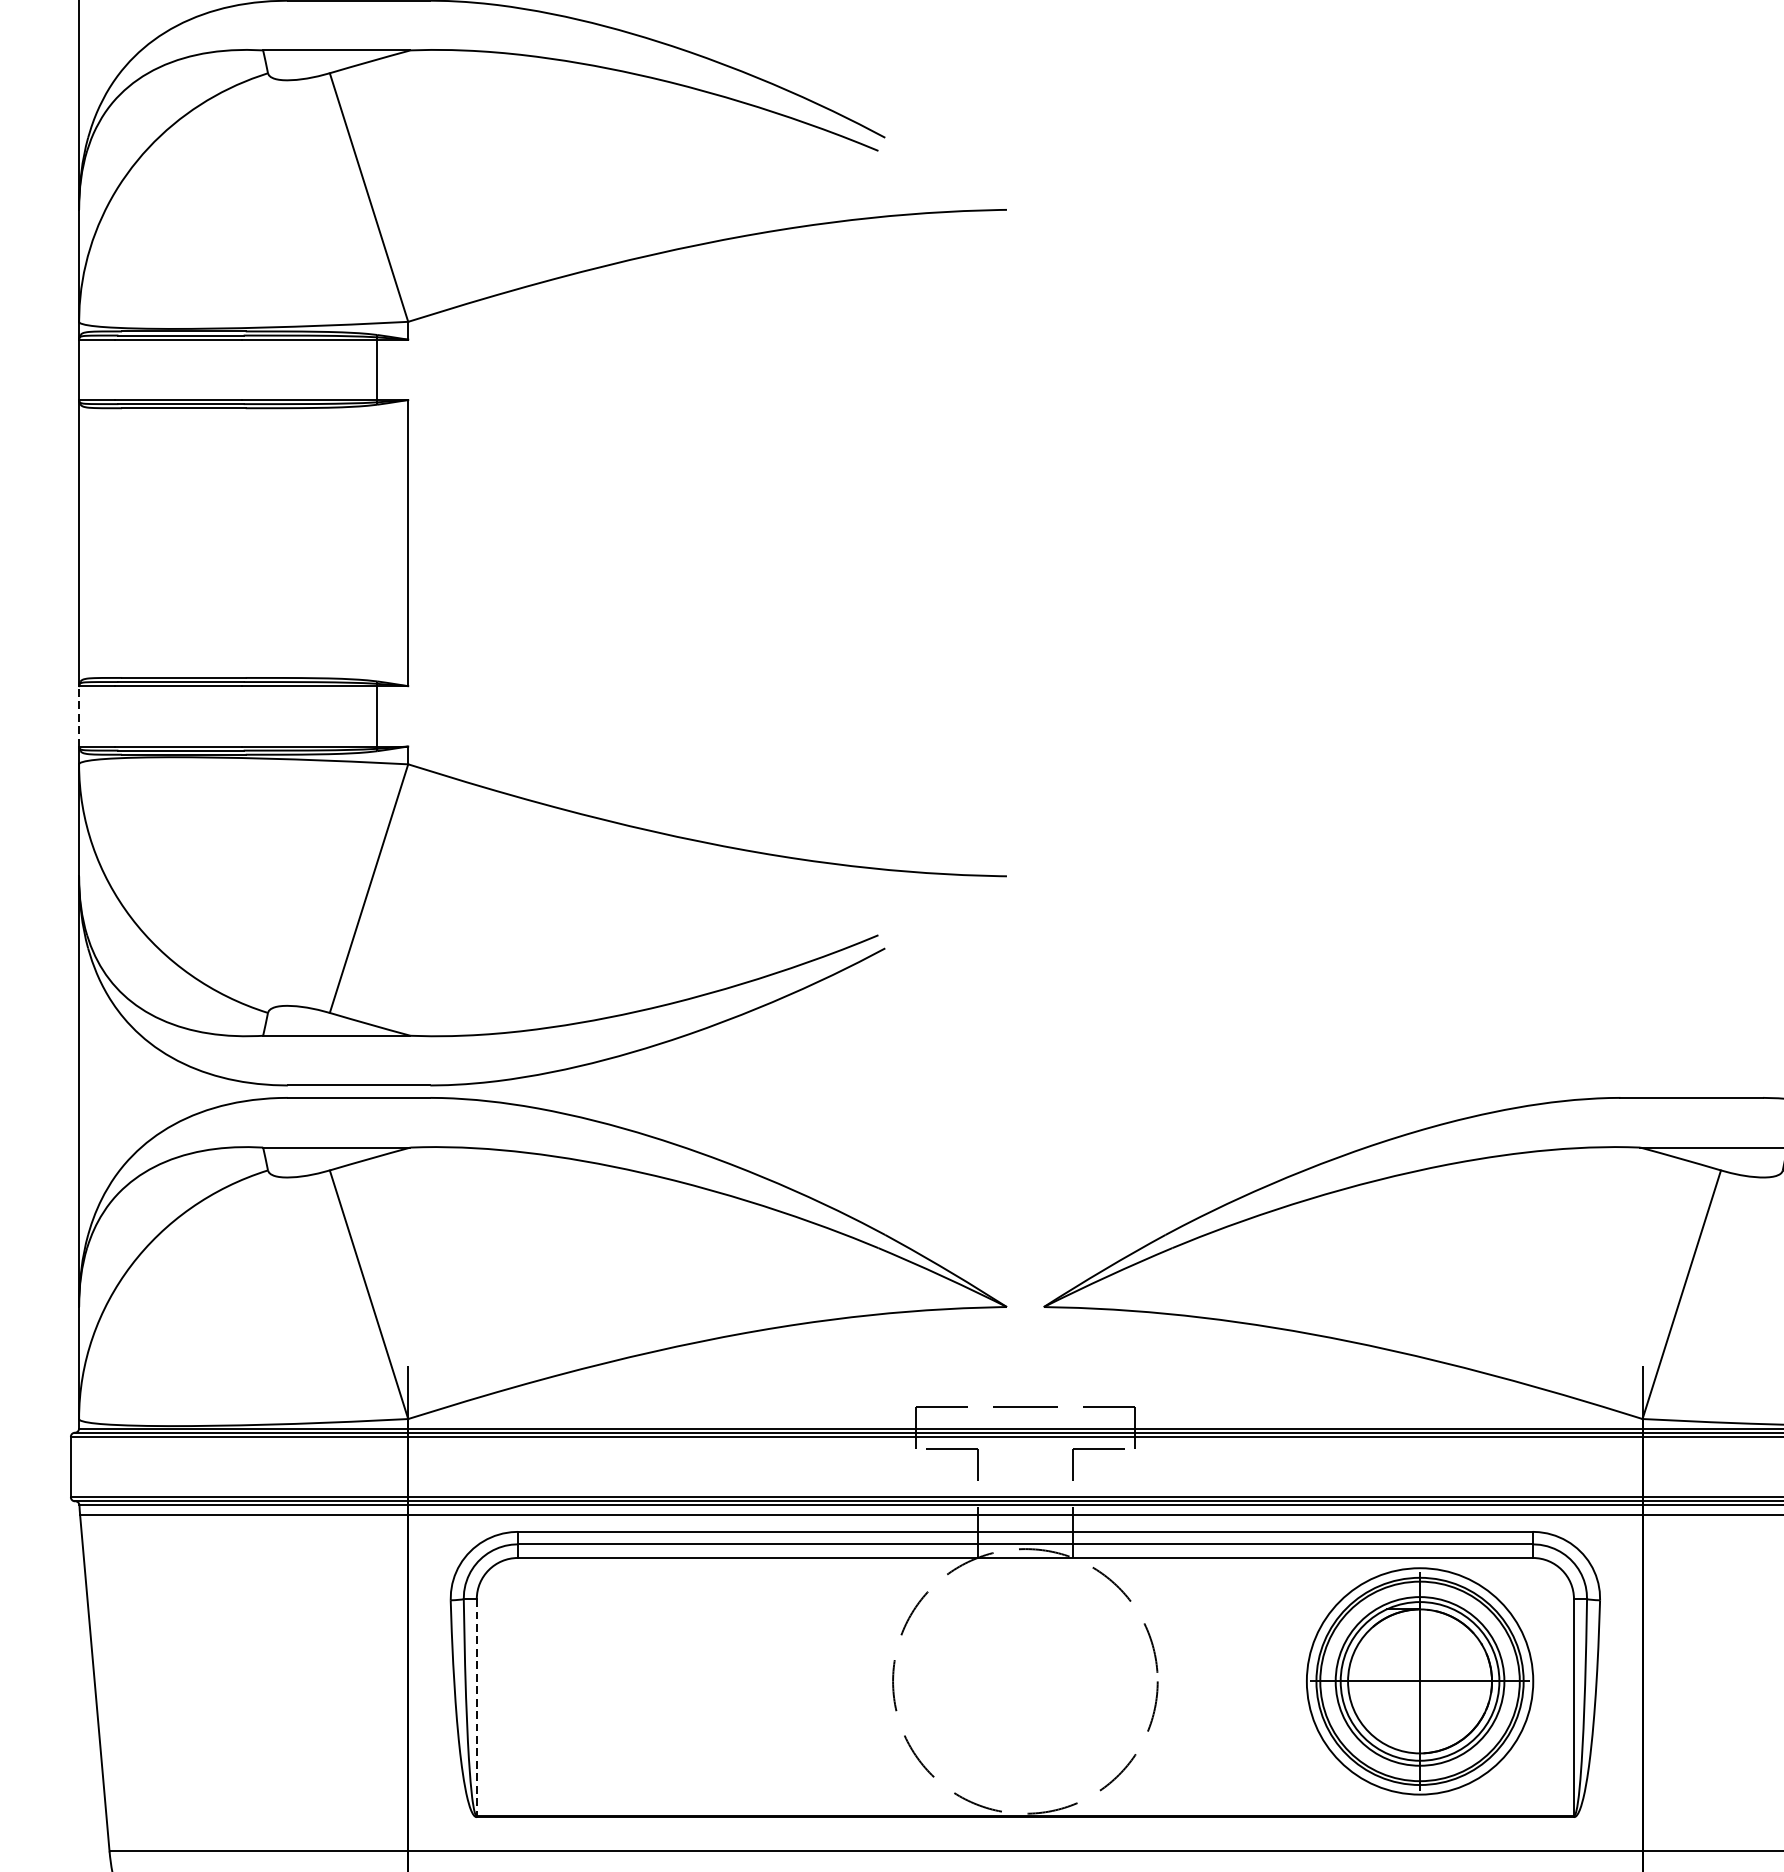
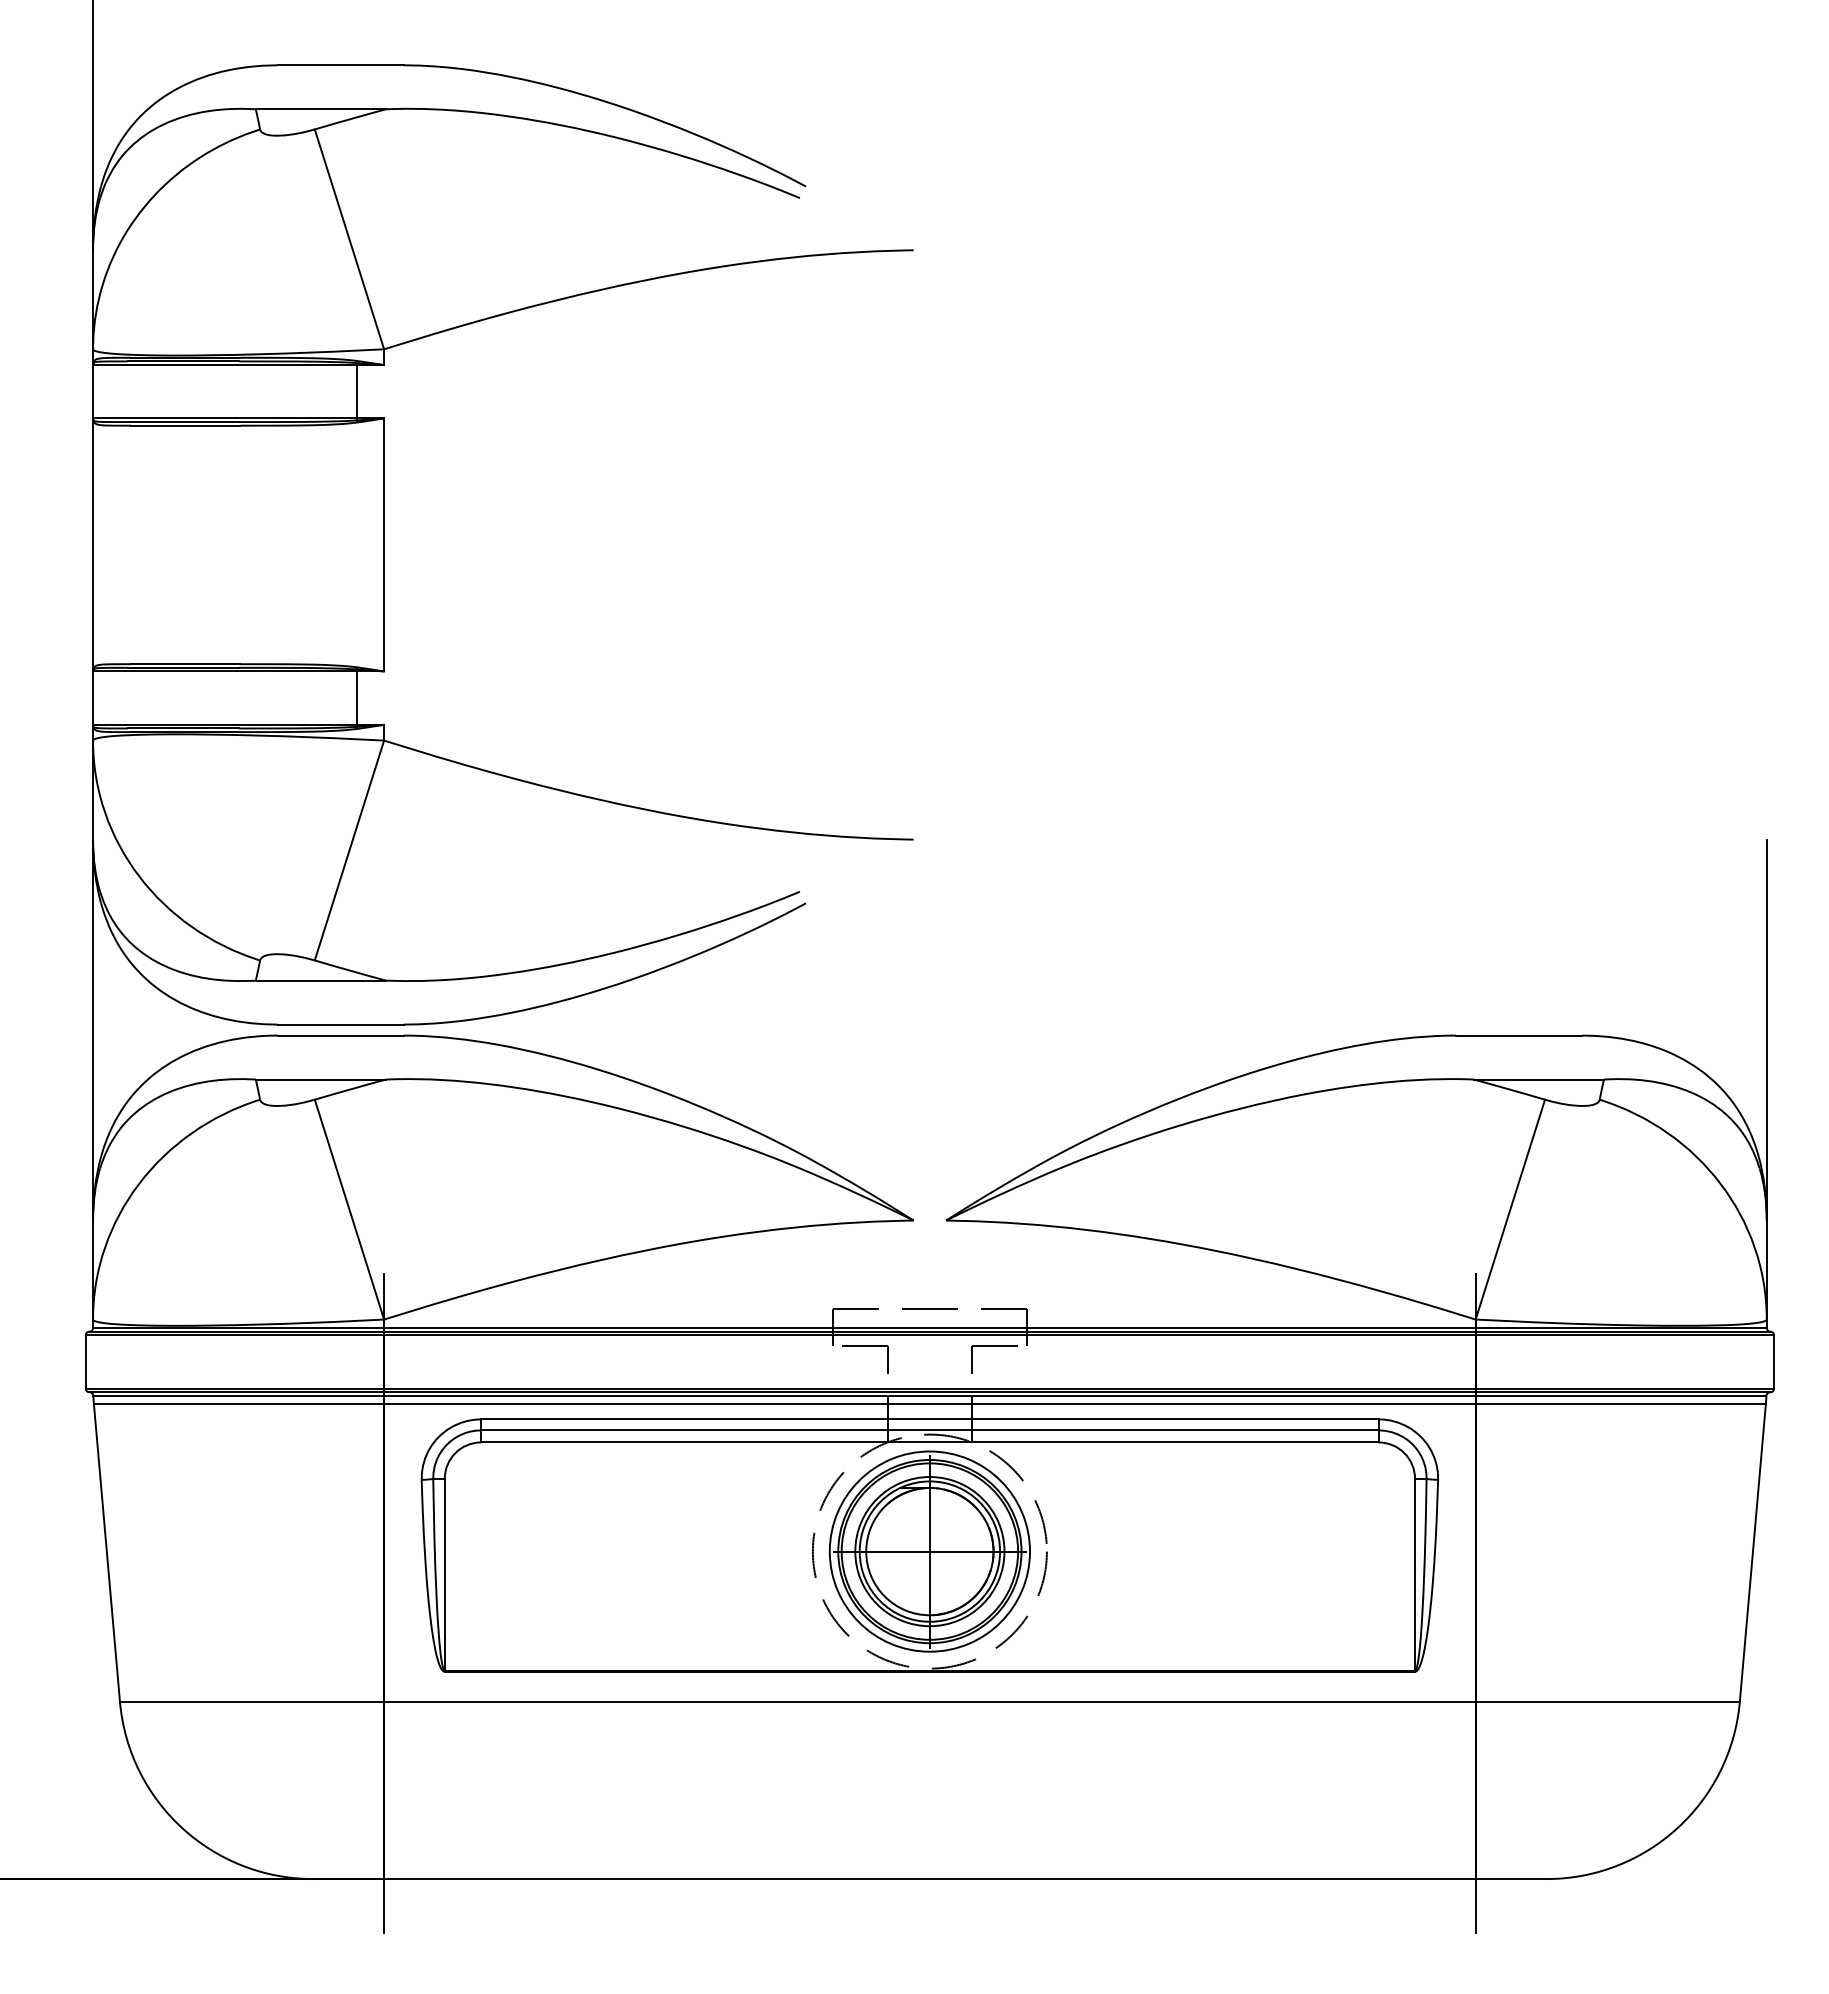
line: (79, 716) -> (93, 698), dashed -> solid
part: (1419, 1681) -> (929, 1551), moved
line: (476, 1707) -> (444, 1574), dashed -> solid

